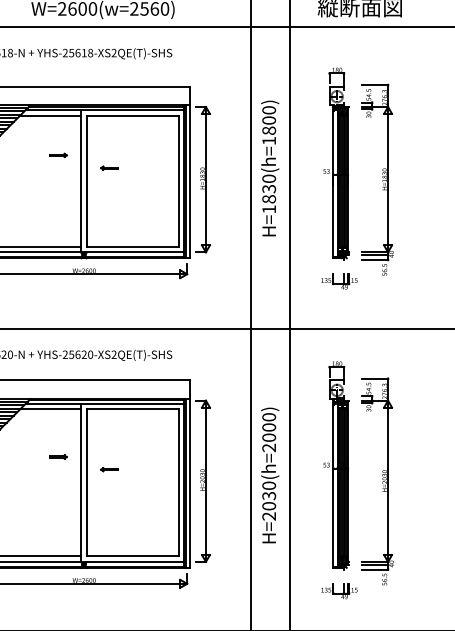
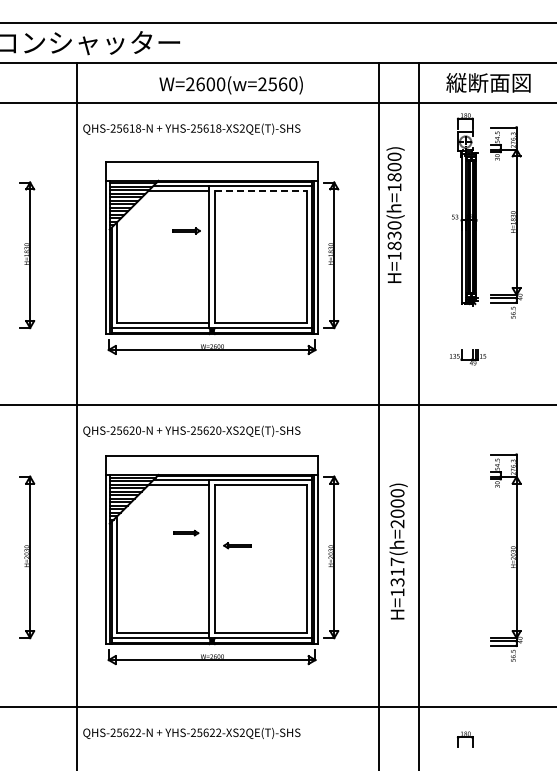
line: (133, 115) -> (261, 191), solid -> dashed
part: (58, 154) -> (186, 230), size x1.6
part: (336, 163) -> (465, 209), moved
part: (109, 167) -> (237, 243), removed
text: (270, 167) -> (395, 214), moved
part: (377, 179) -> (506, 222), moved
part: (58, 456) -> (186, 532), size x1.4
part: (336, 465) -> (465, 541), removed
part: (109, 469) -> (237, 545), size x1.6
text: (269, 500) -> (397, 576), H=2030(h=2000) -> H=1317(h=2000)
part: (339, 591) -> (468, 667), removed

